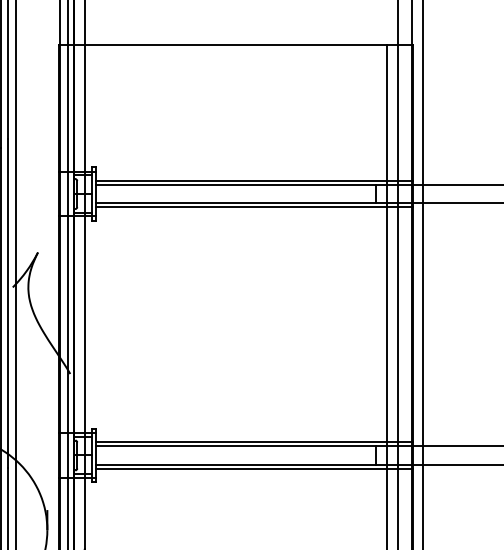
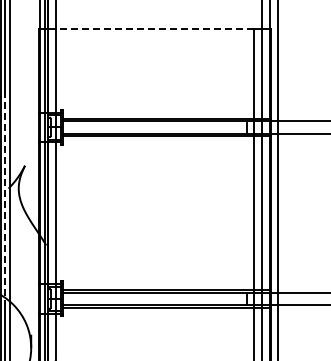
line: (235, 44) -> (154, 29), solid -> dashed
line: (8, 303) -> (5, 199), solid -> dashed

